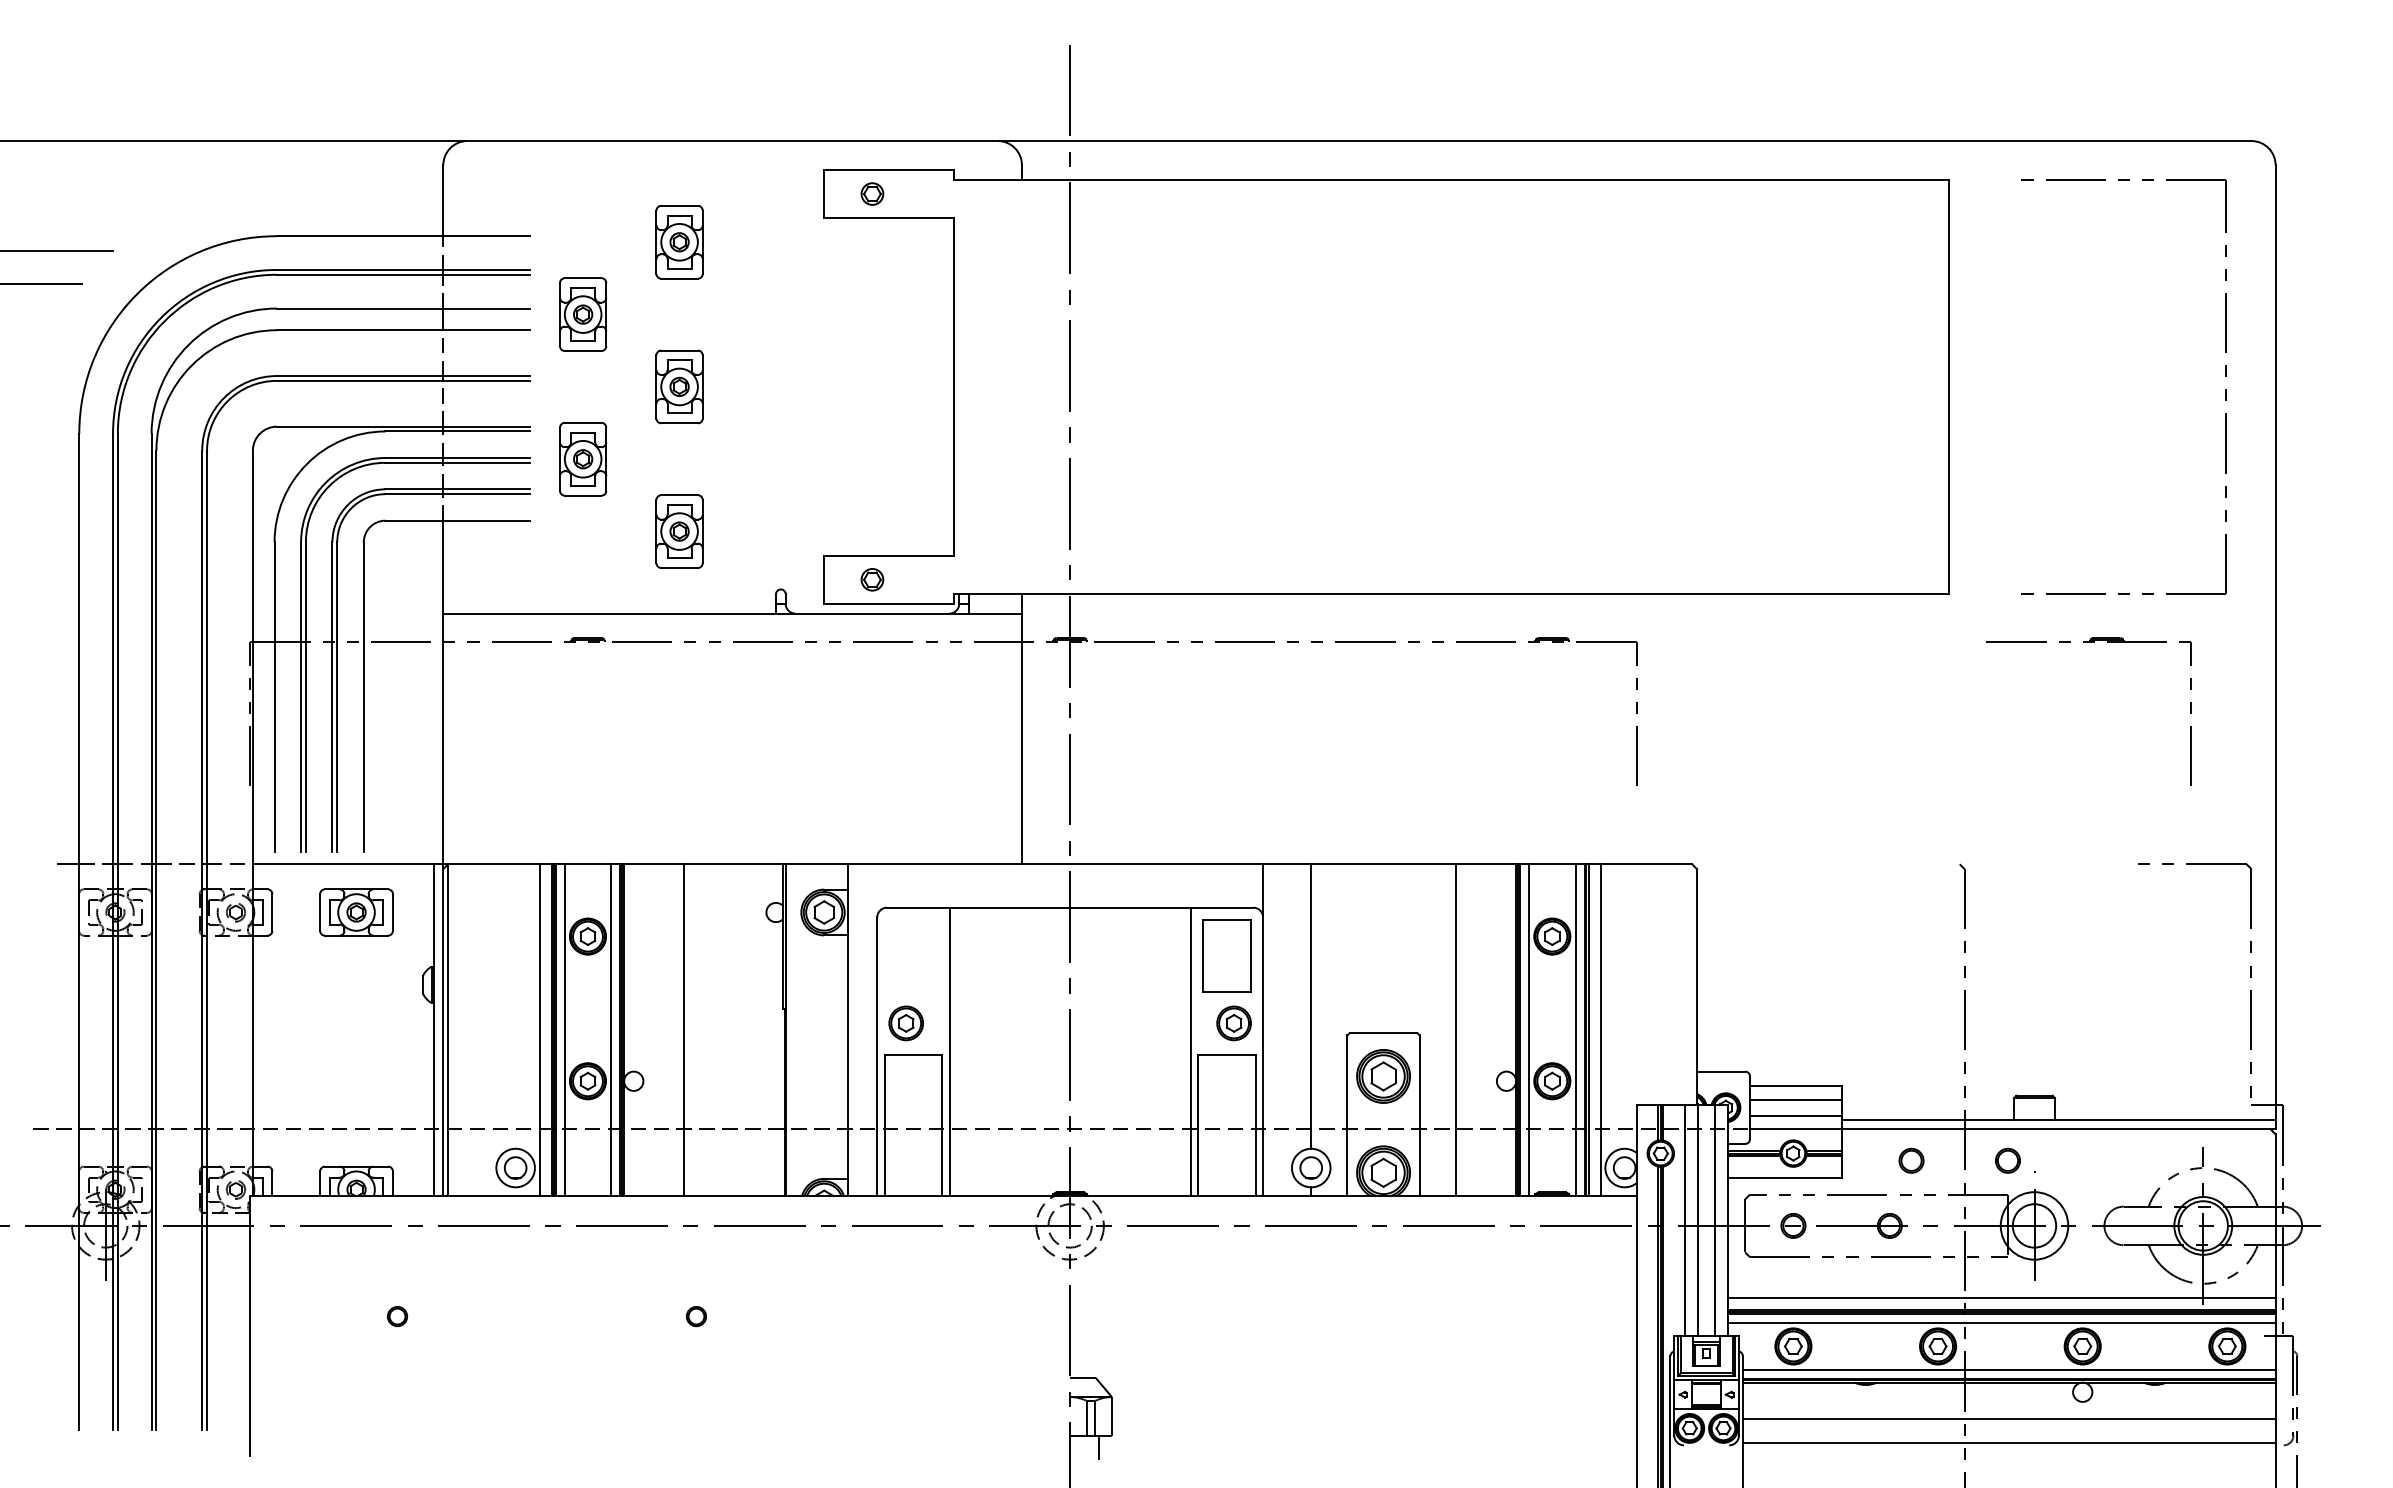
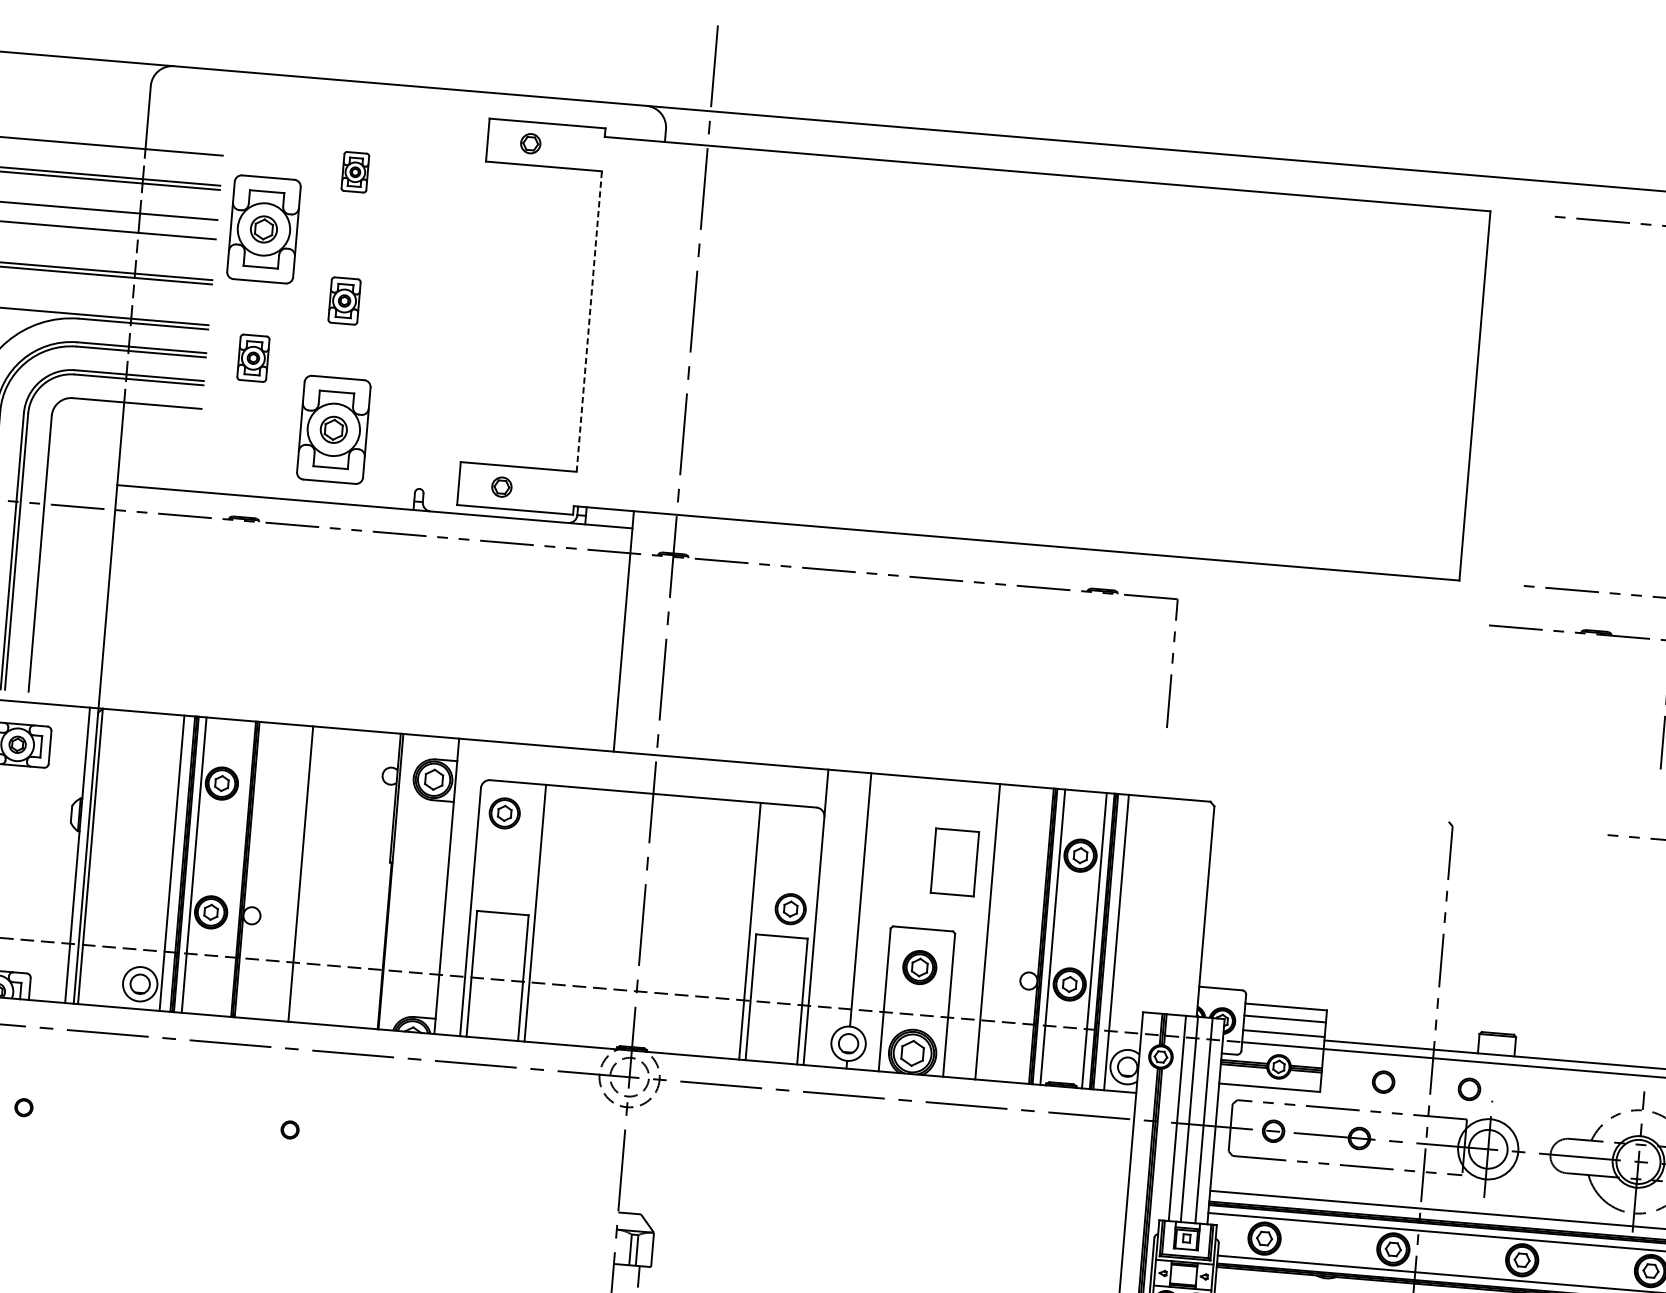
part: (679, 242) -> (355, 172), size x0.6
part: (583, 314) -> (264, 229), size x1.6
part: (679, 386) -> (344, 300), size x0.7
line: (954, 386) -> (589, 321), solid -> dashed
part: (583, 459) -> (253, 358), size x0.7
part: (679, 531) -> (333, 429), size x1.6
part: (1226, 955) -> (954, 862), moved
part: (905, 1023) -> (504, 813), moved
line: (611, 1030) -> (235, 868), removed
part: (1383, 1076) -> (919, 967), size x0.7

